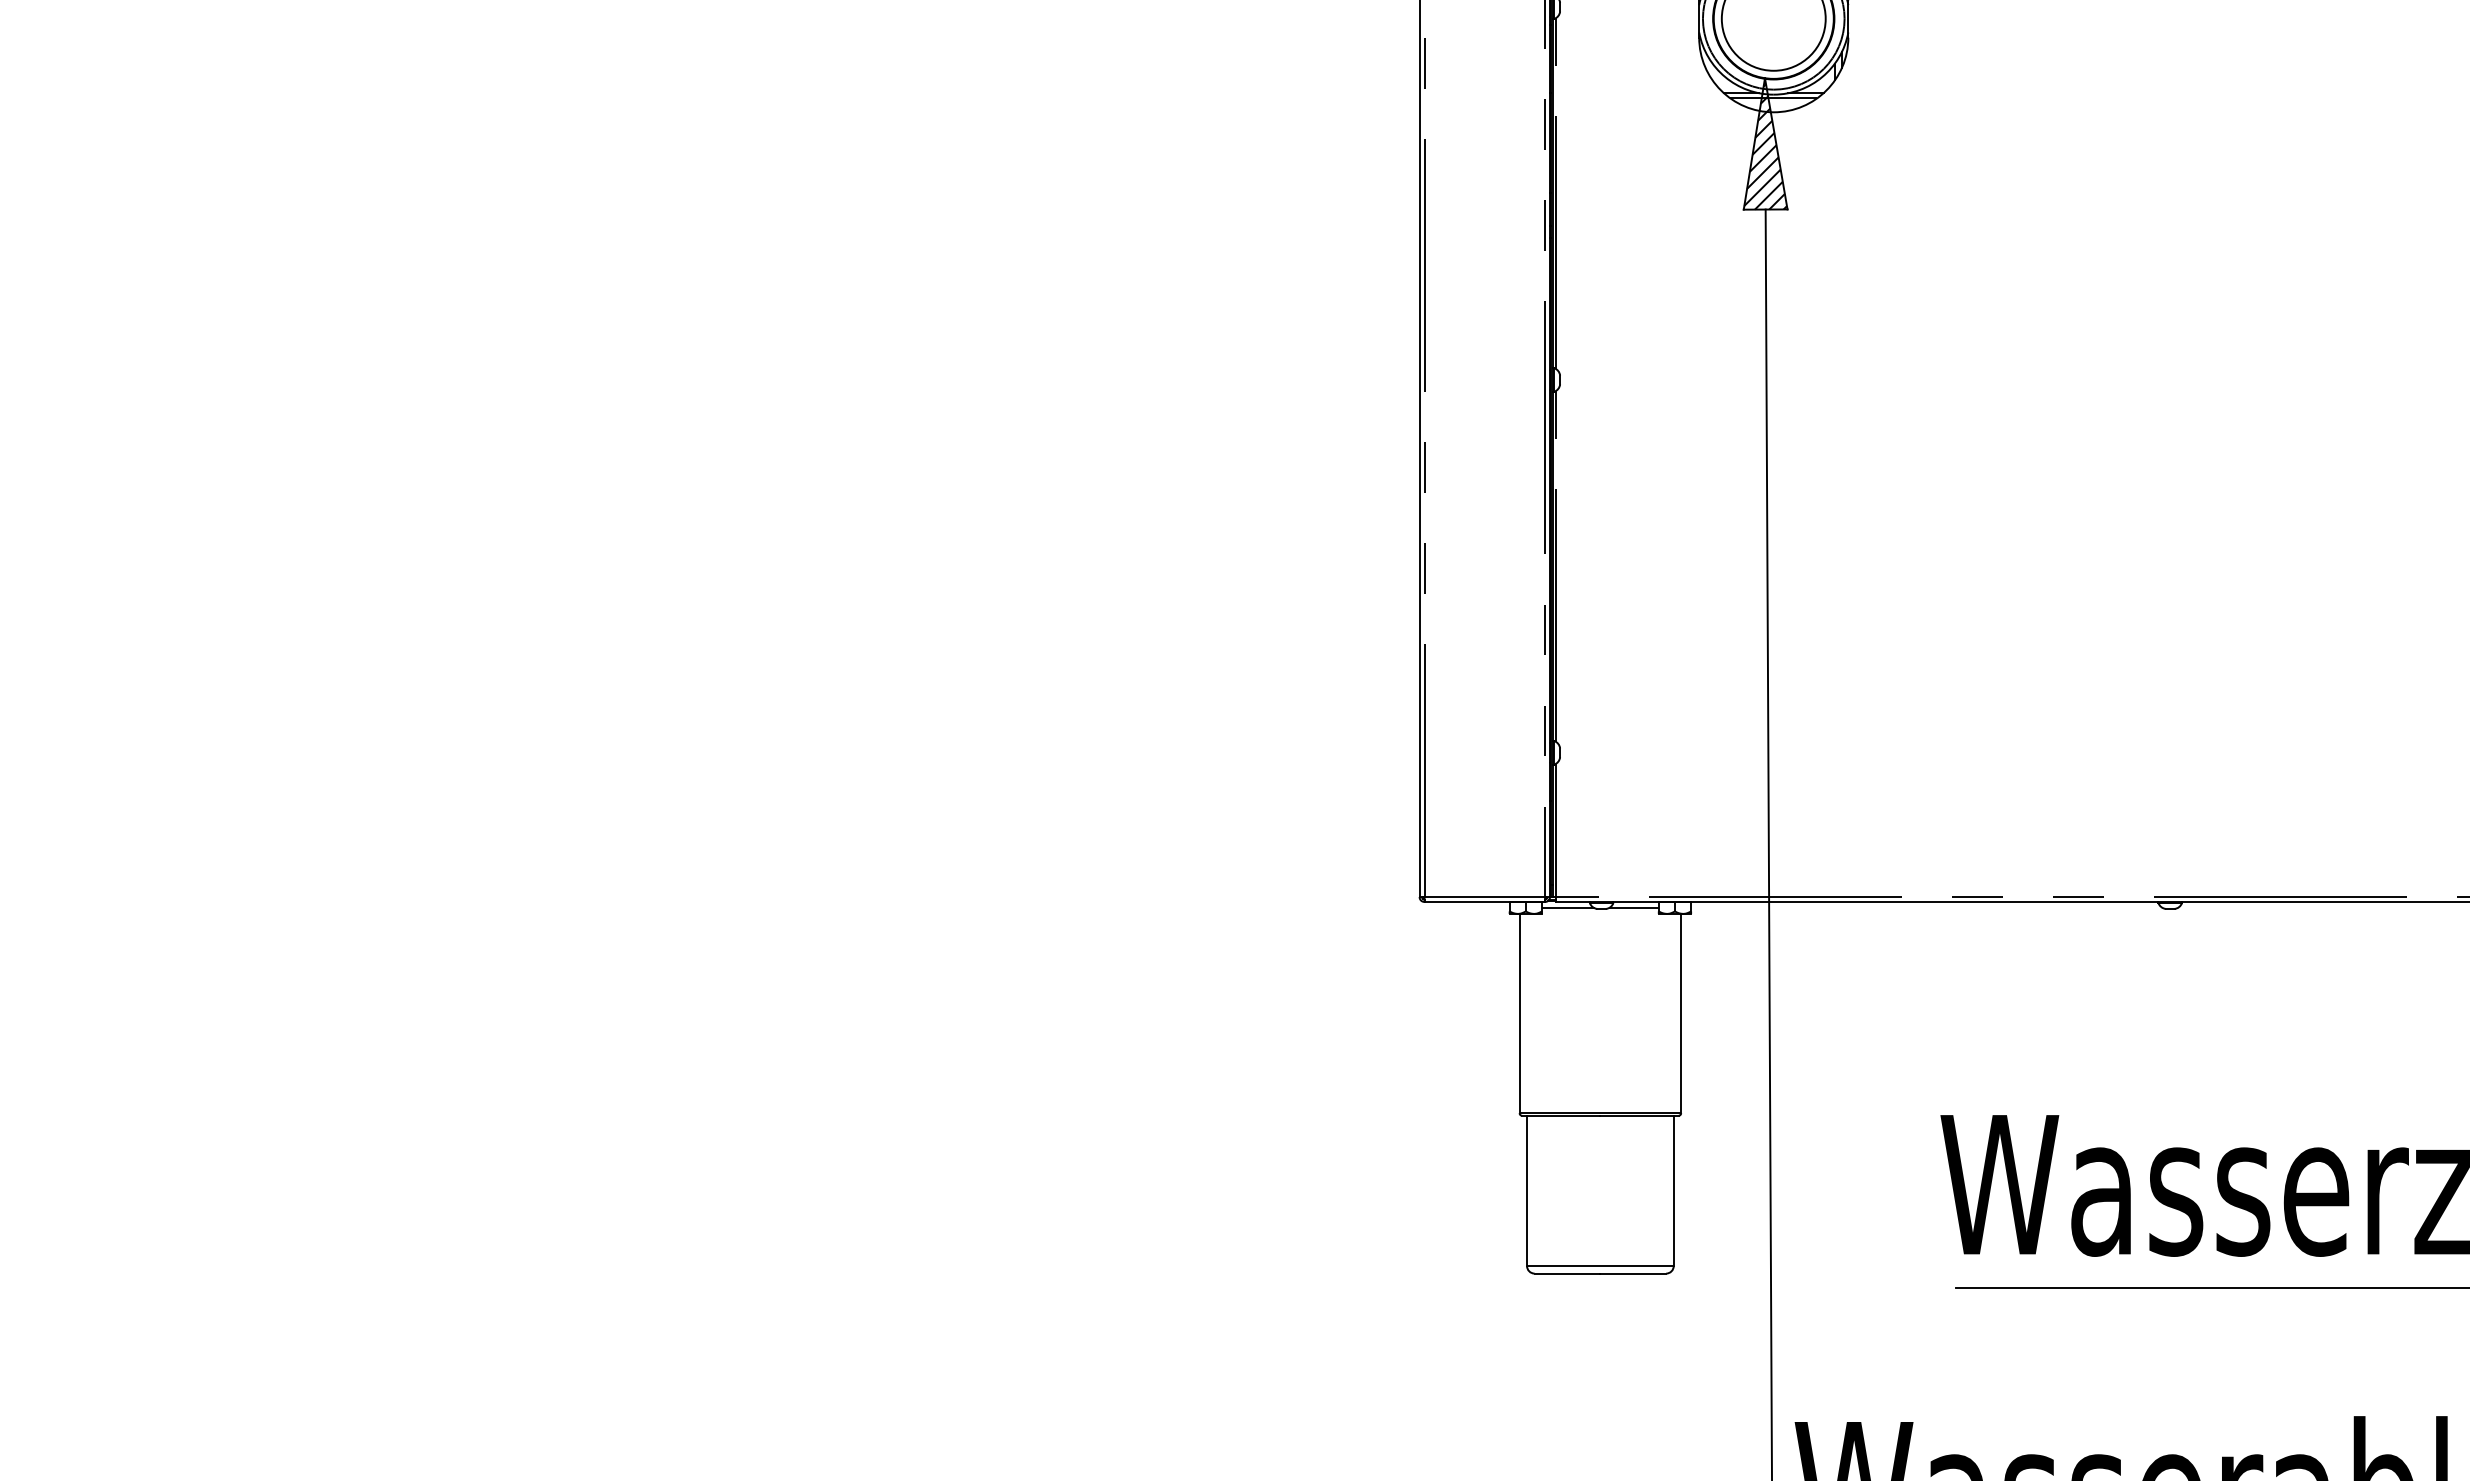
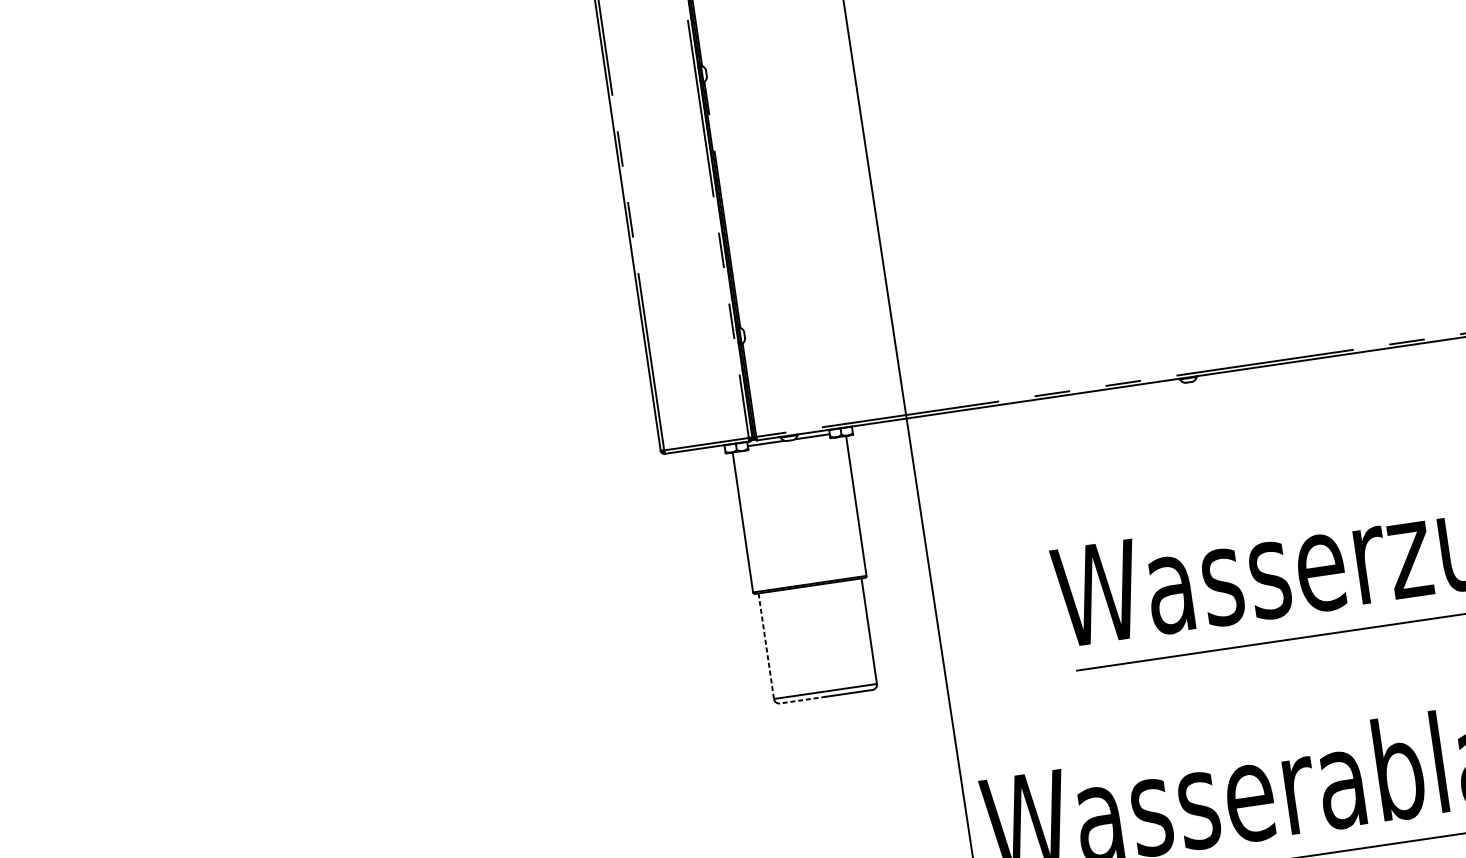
line: (1527, 1191) -> (766, 646), solid -> dashed
line: (1567, 1273) -> (803, 700), solid -> dashed

